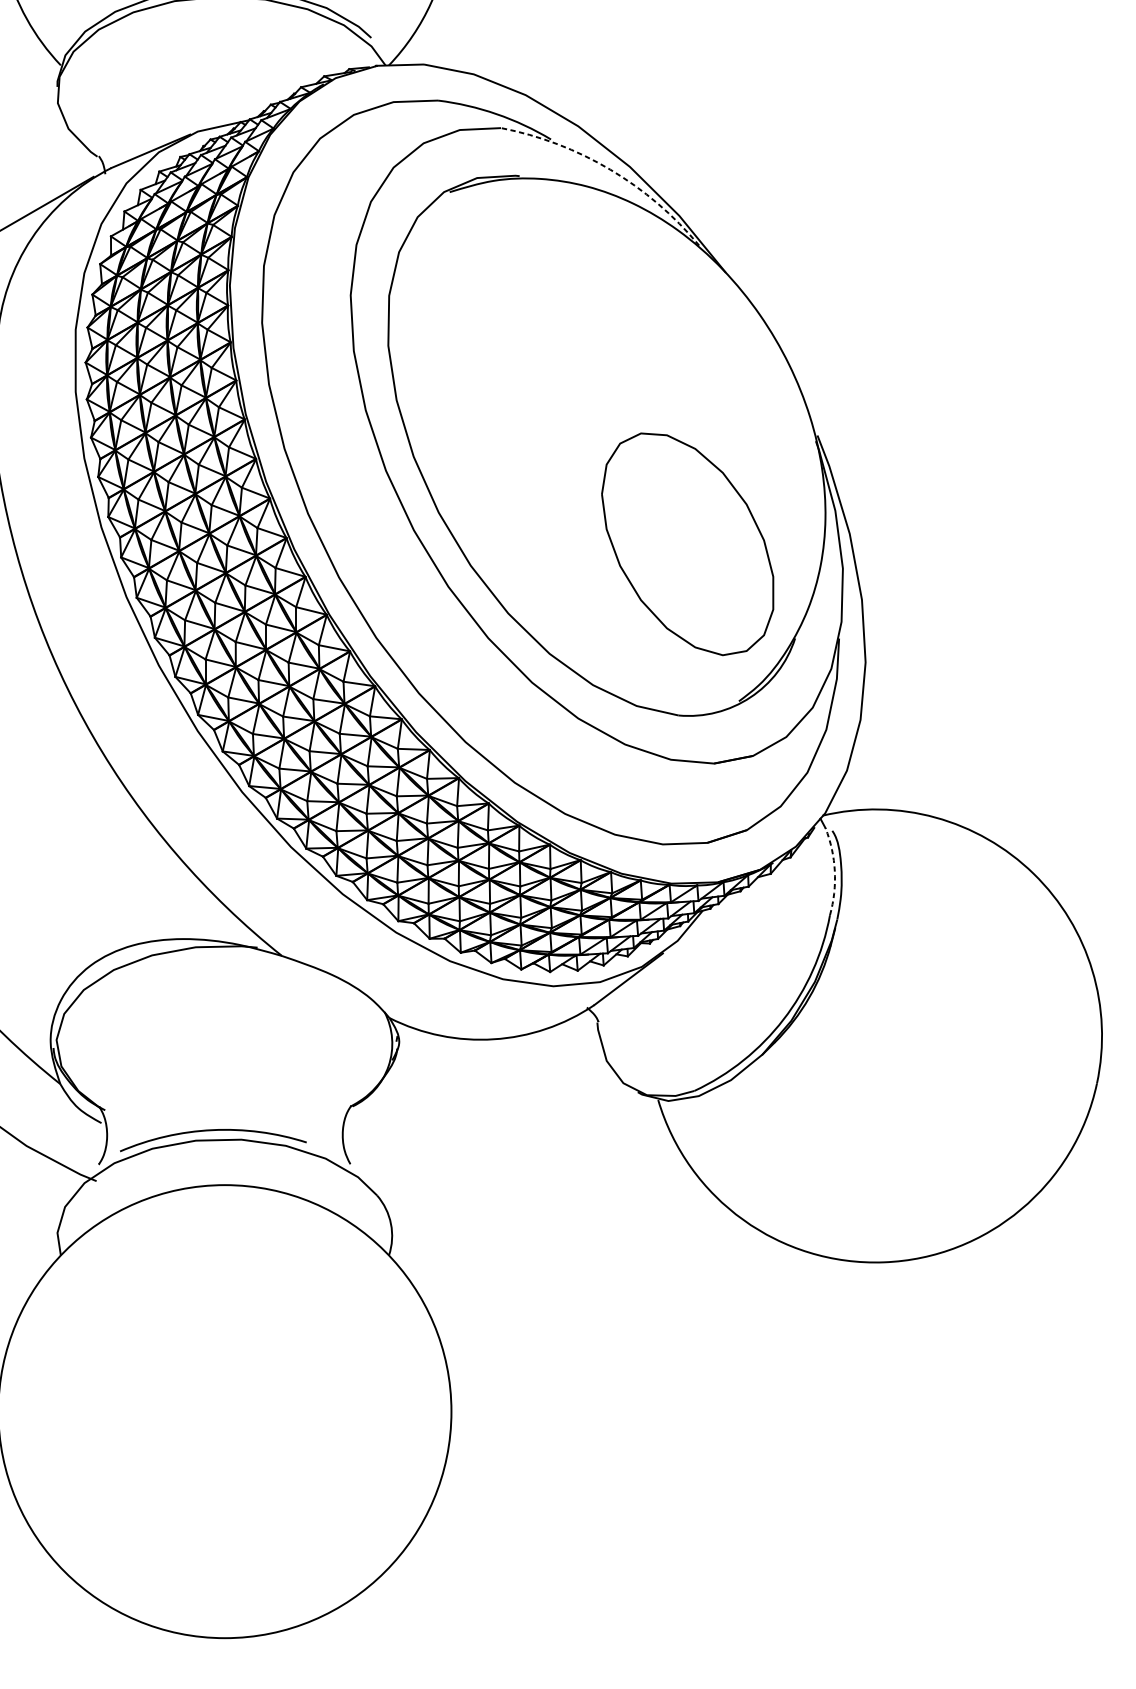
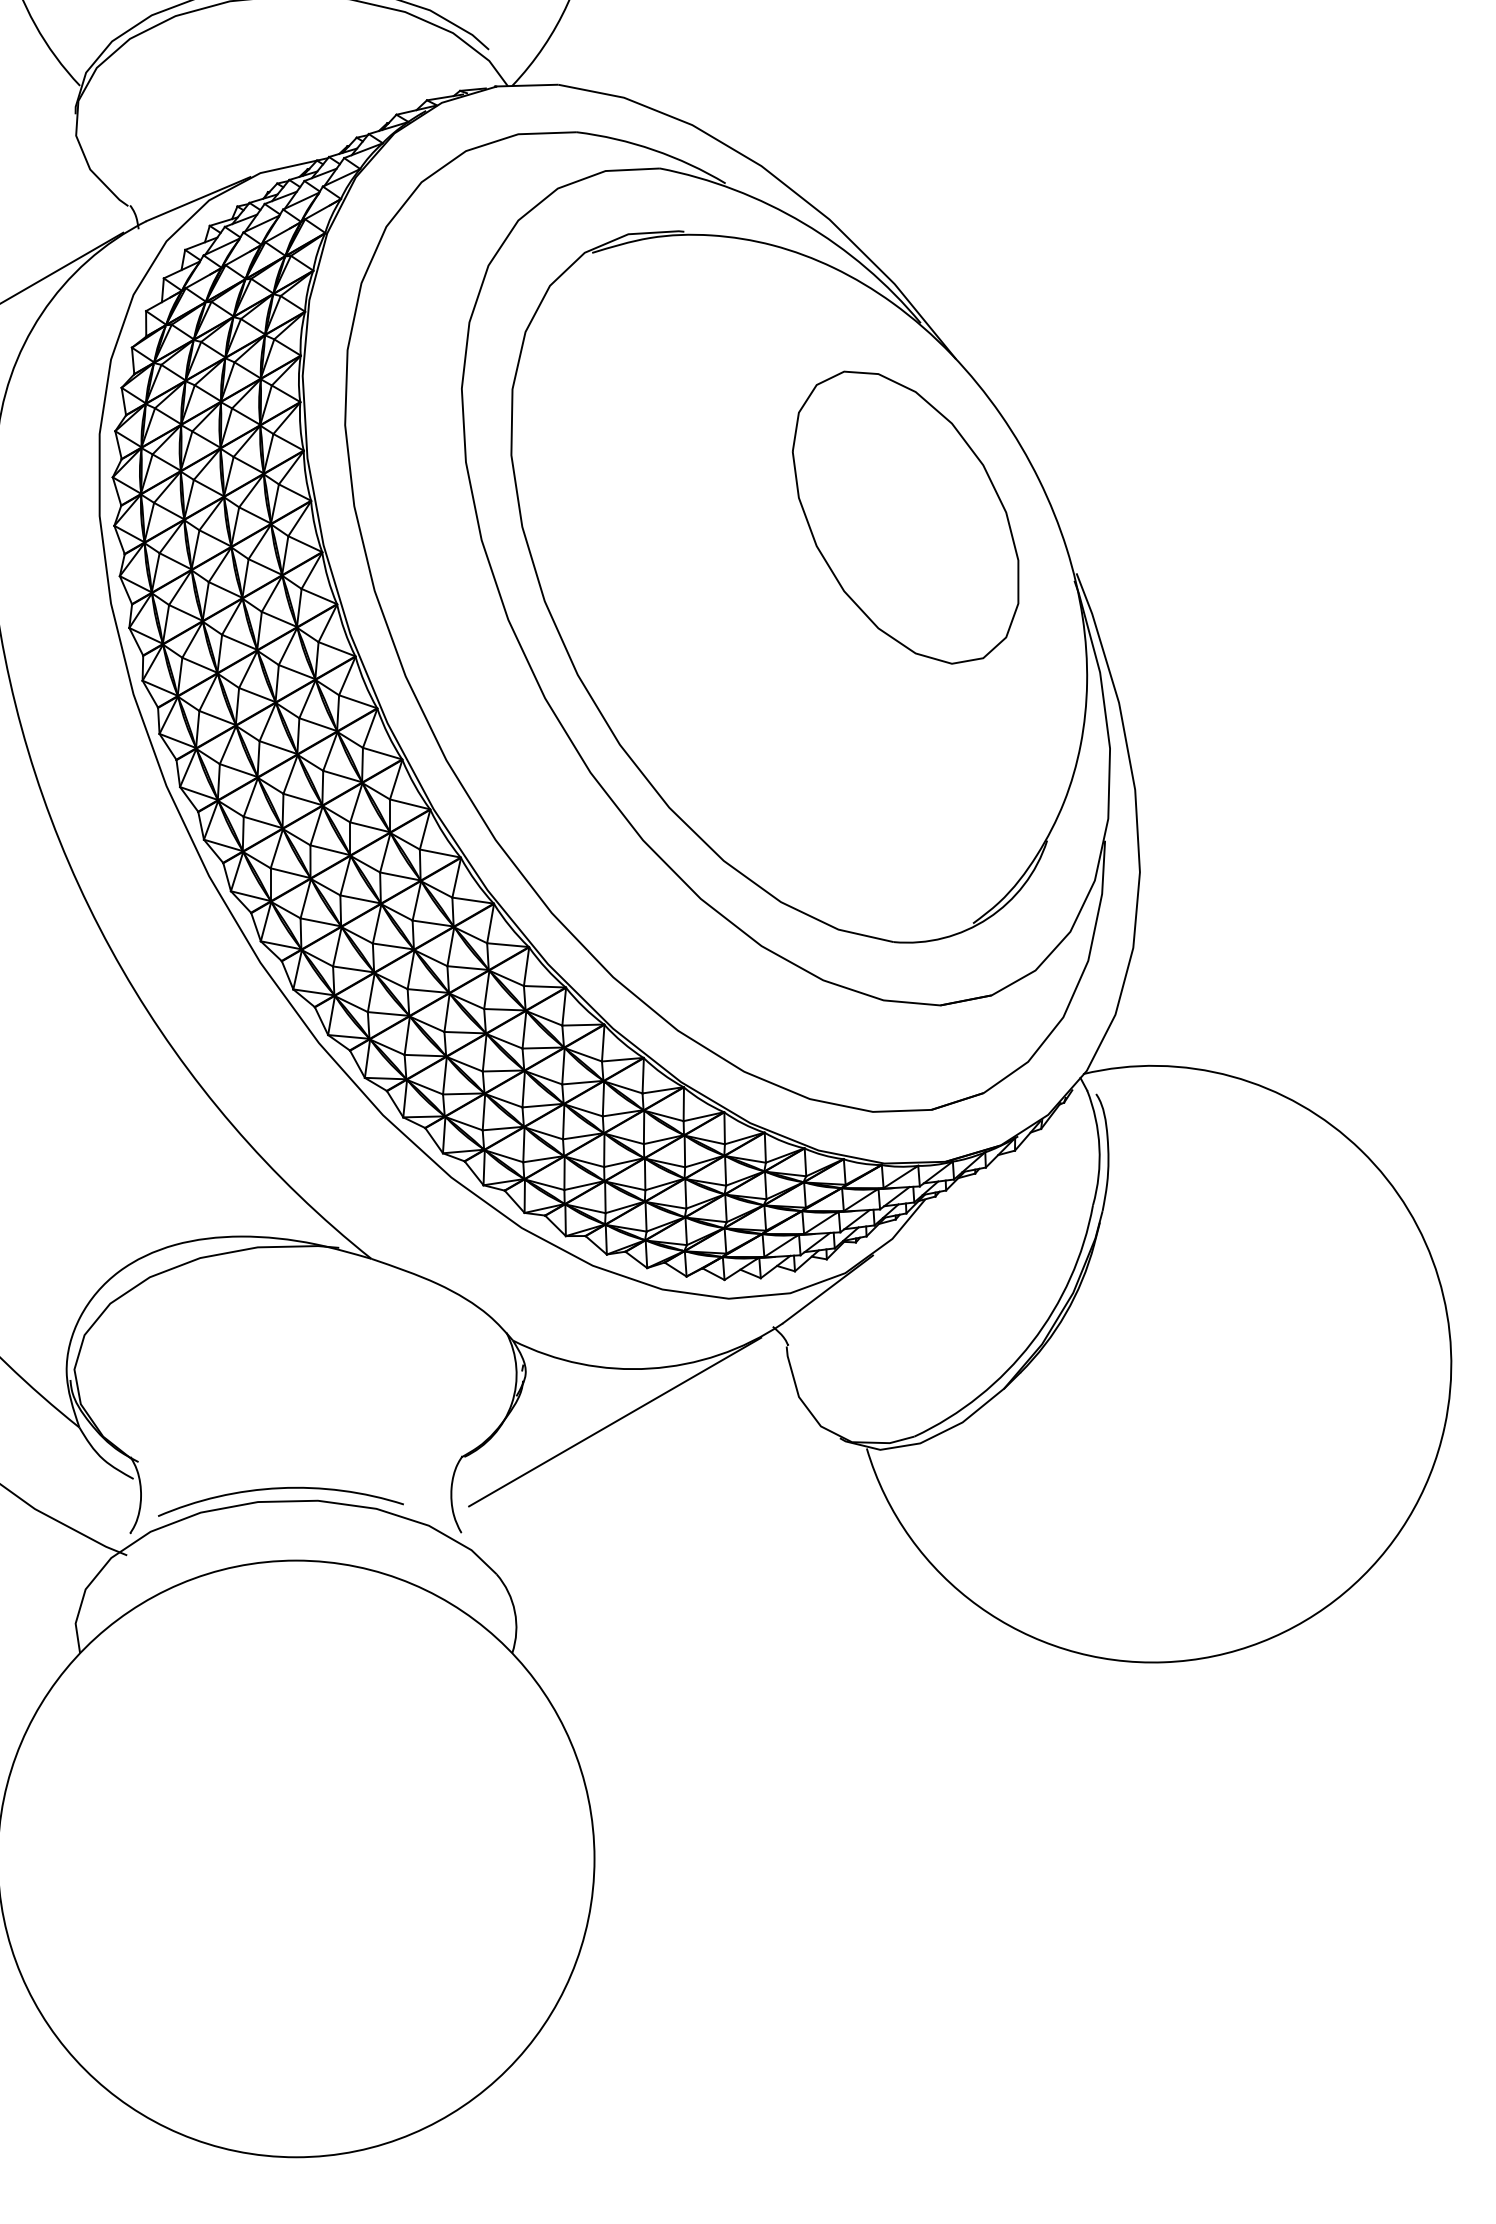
arc: (610, 169) -> (803, 223), dashed -> solid
part: (687, 544) -> (905, 517), moved
arc: (834, 871) -> (1099, 1147), dashed -> solid
line: (467, 1079) -> (615, 1421), added

